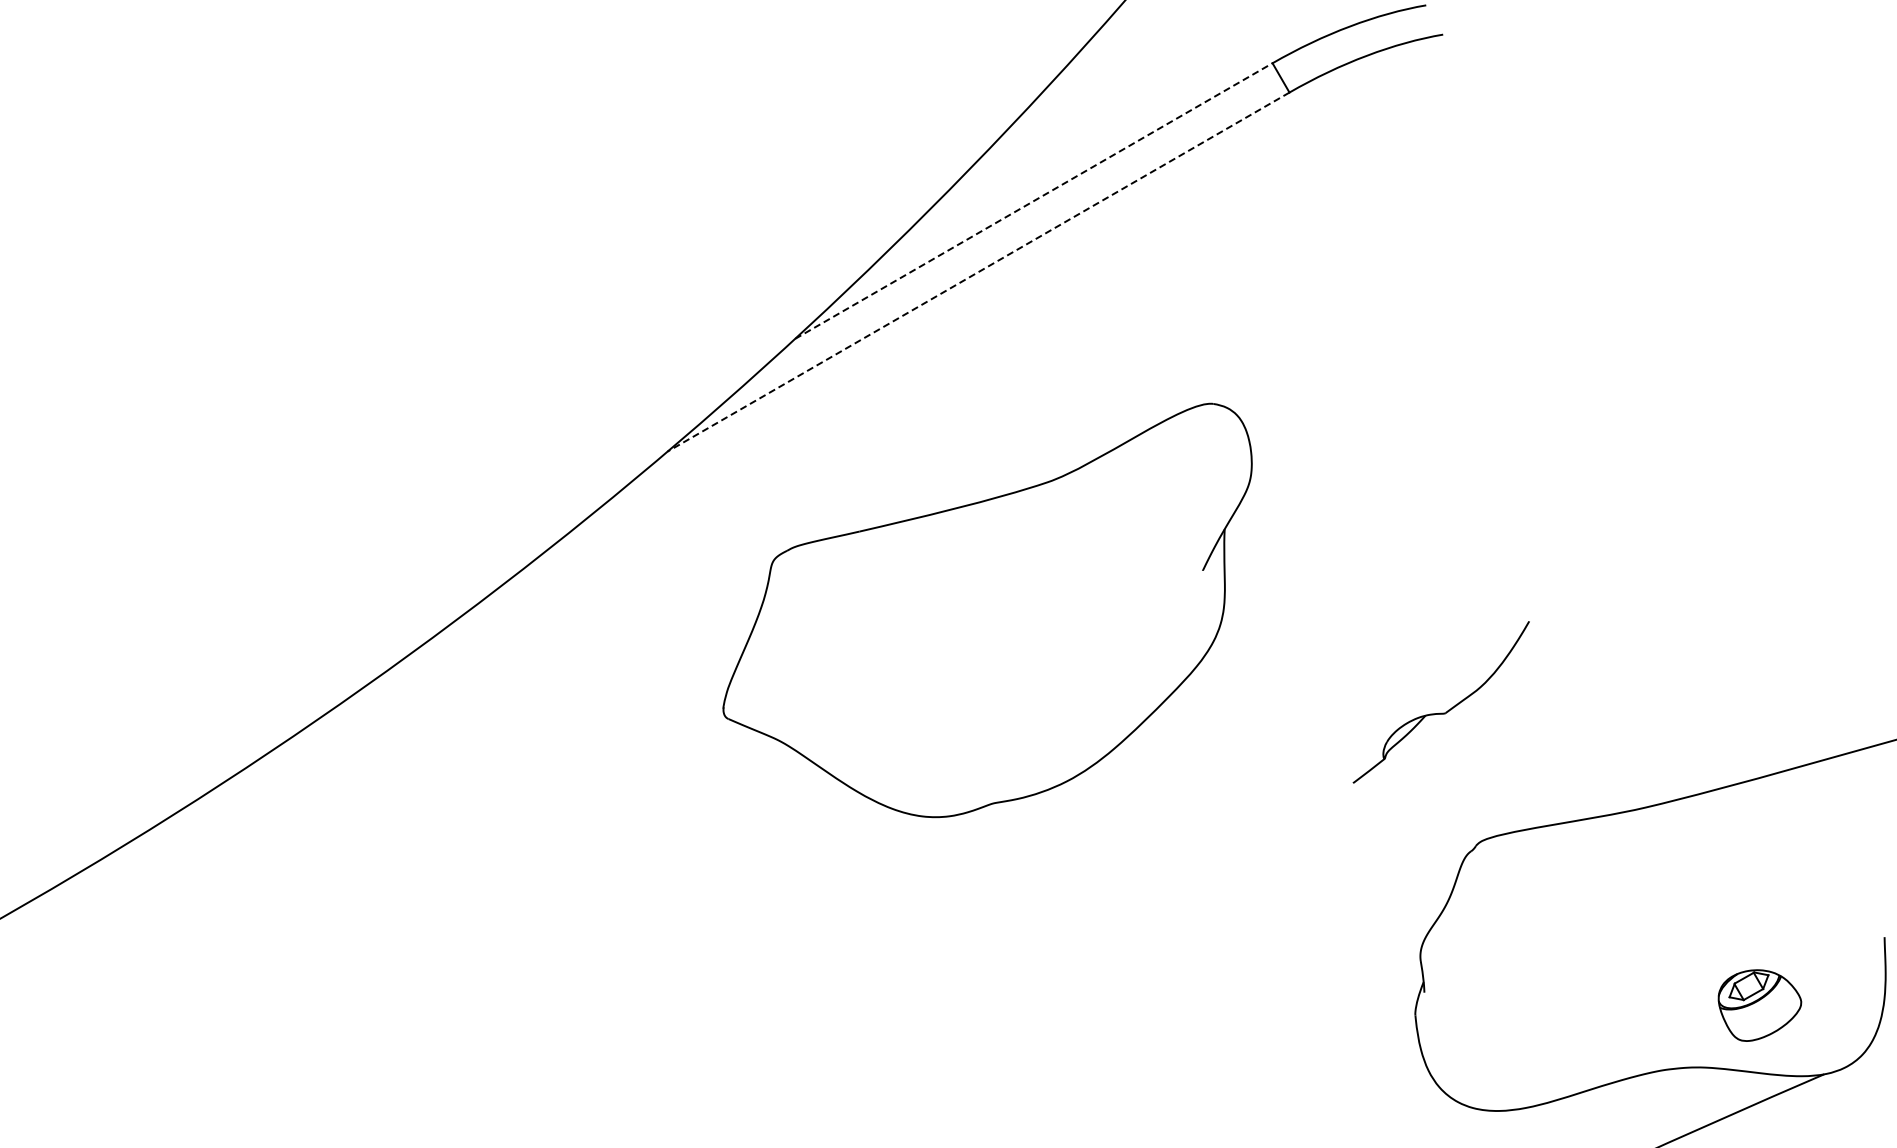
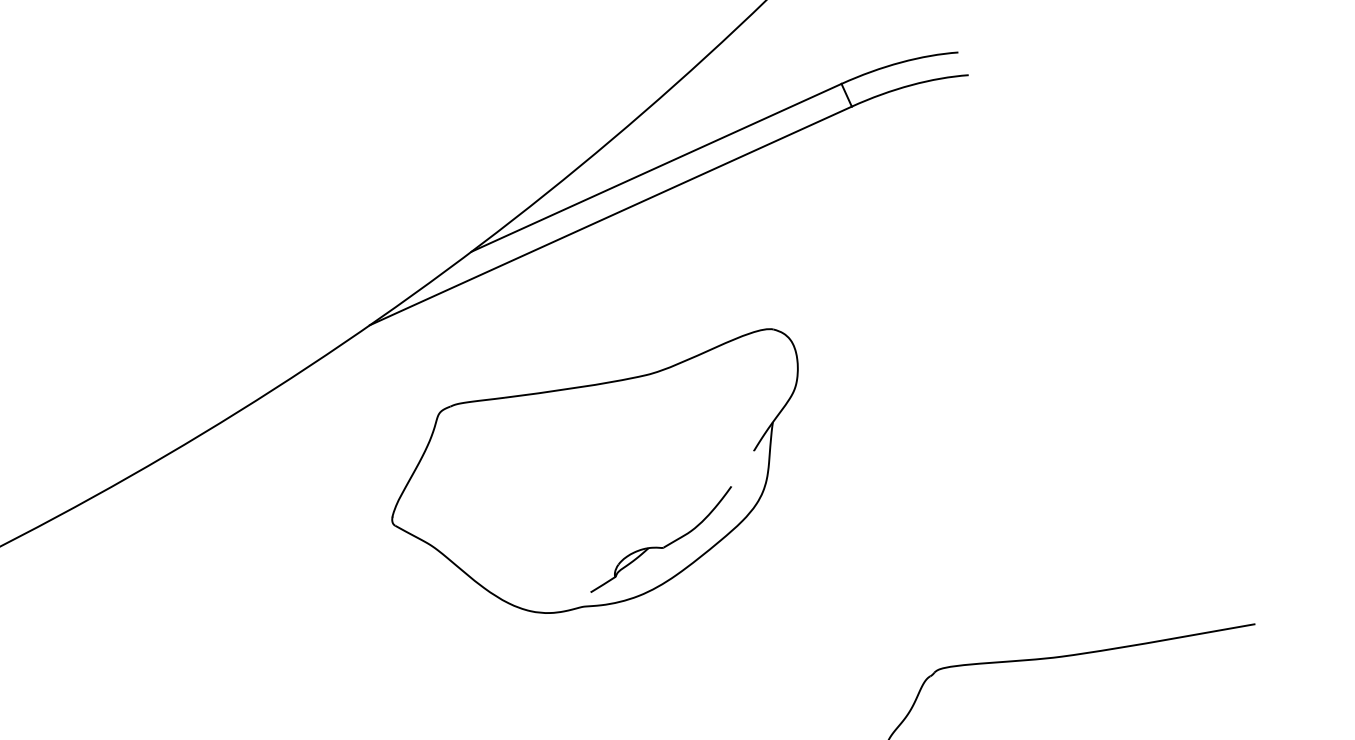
line: (1033, 201) -> (656, 168), dashed -> solid
line: (978, 272) -> (610, 216), dashed -> solid
part: (1440, 712) -> (659, 546), moved

